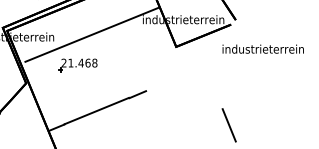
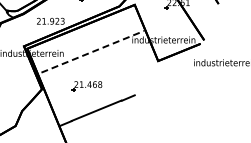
line: (92, 34) -> (93, 51), solid -> dashed
part: (77, 65) -> (86, 86), moved
line: (229, 124) -> (199, 121), removed

